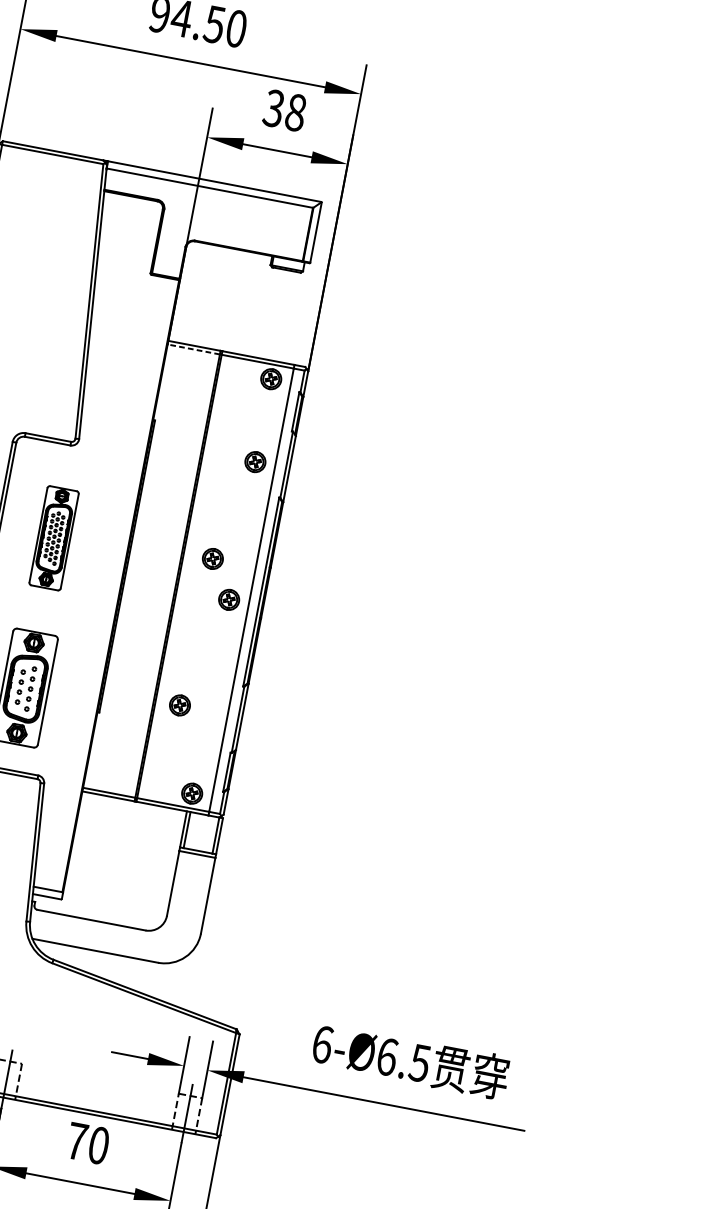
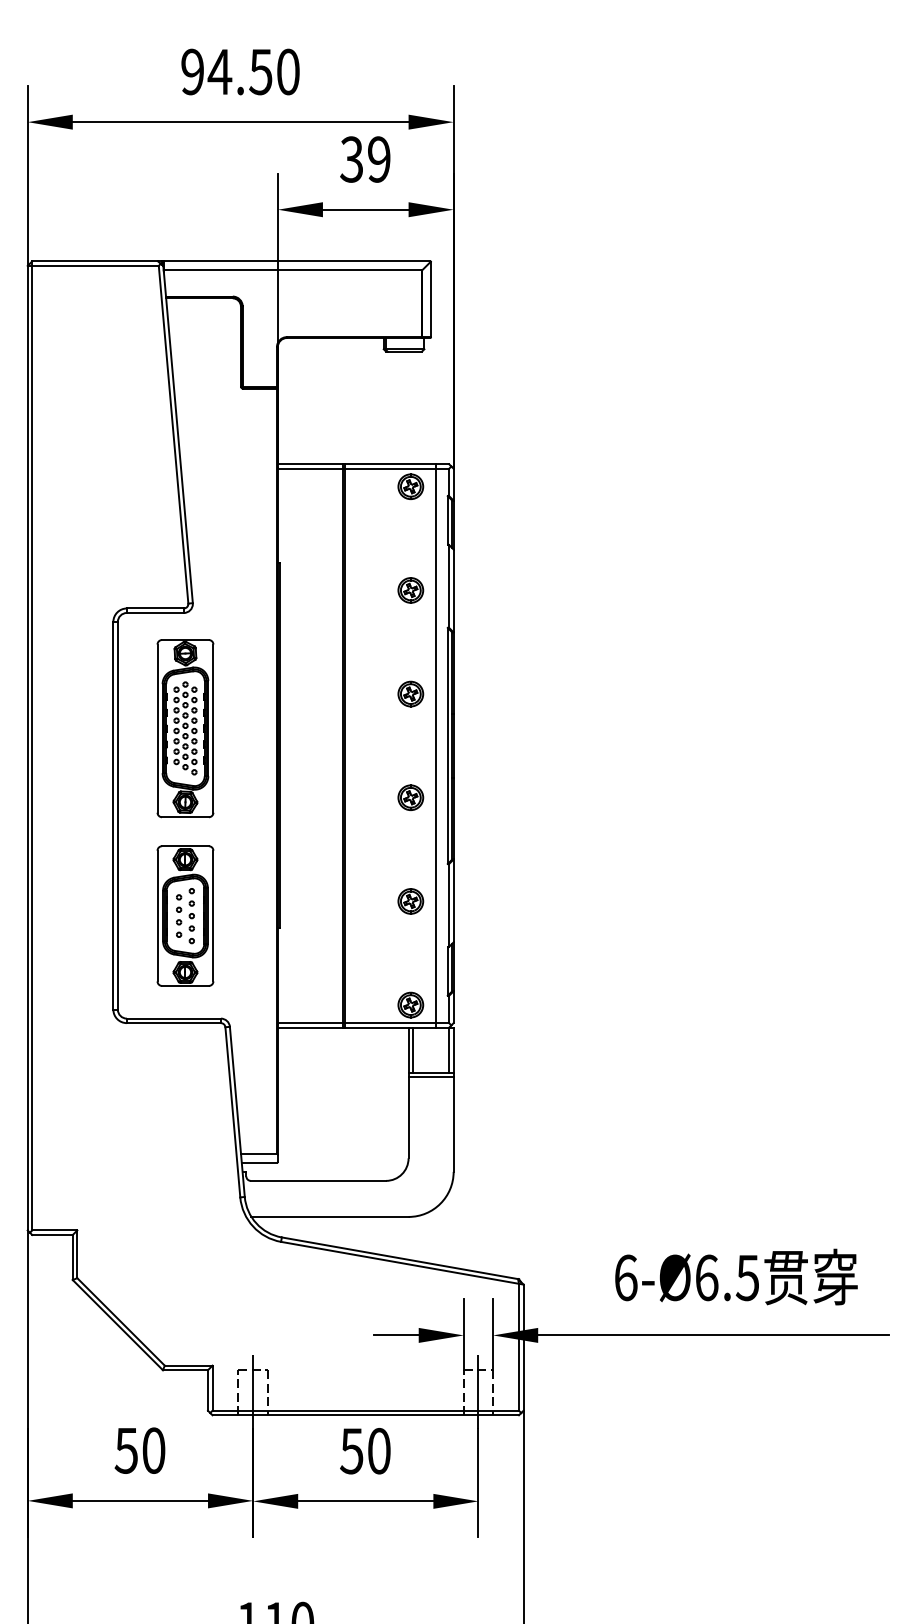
text: (296, 112) -> (379, 159), 38 -> 39
line: (193, 349) -> (310, 468), dashed -> solid
part: (54, 538) -> (185, 728), size x1.43
part: (212, 558) -> (410, 693), moved
part: (228, 599) -> (410, 797), moved
part: (179, 705) -> (410, 901), moved
text: (76, 1141) -> (351, 1451), 70 -> 50

